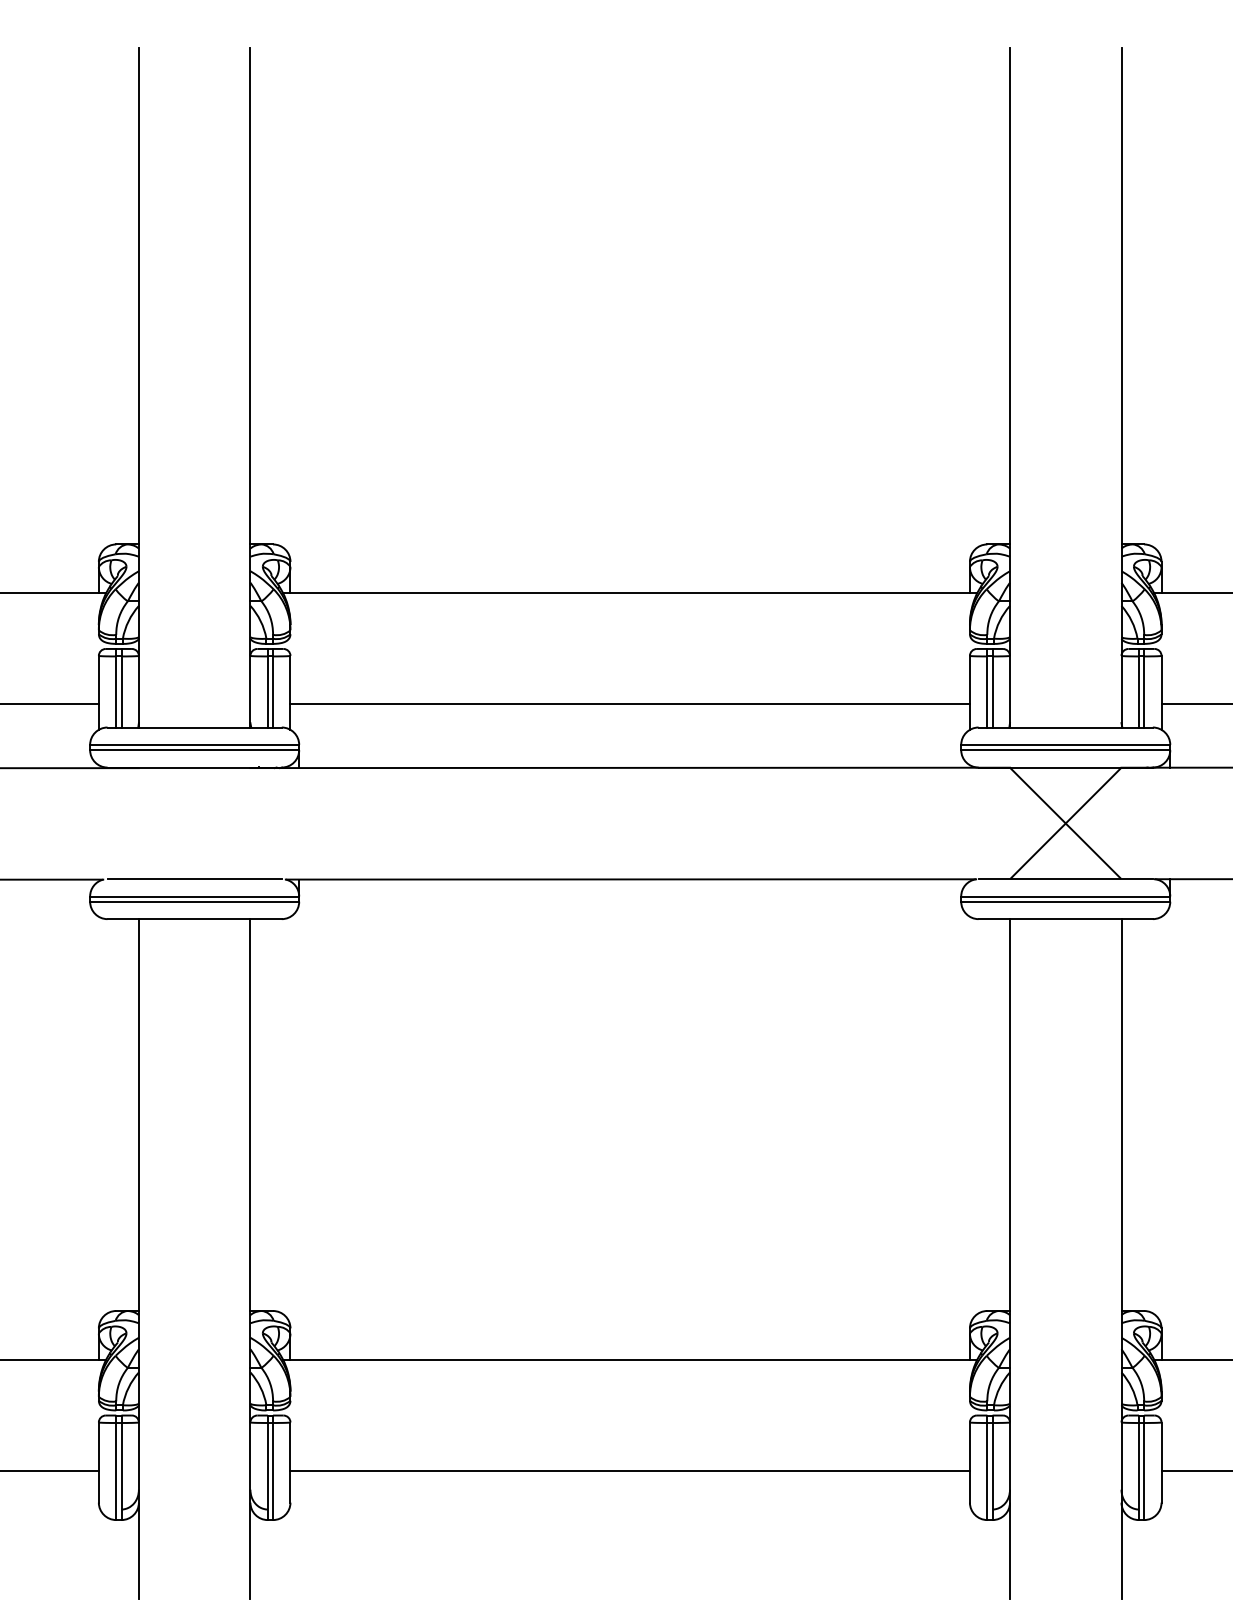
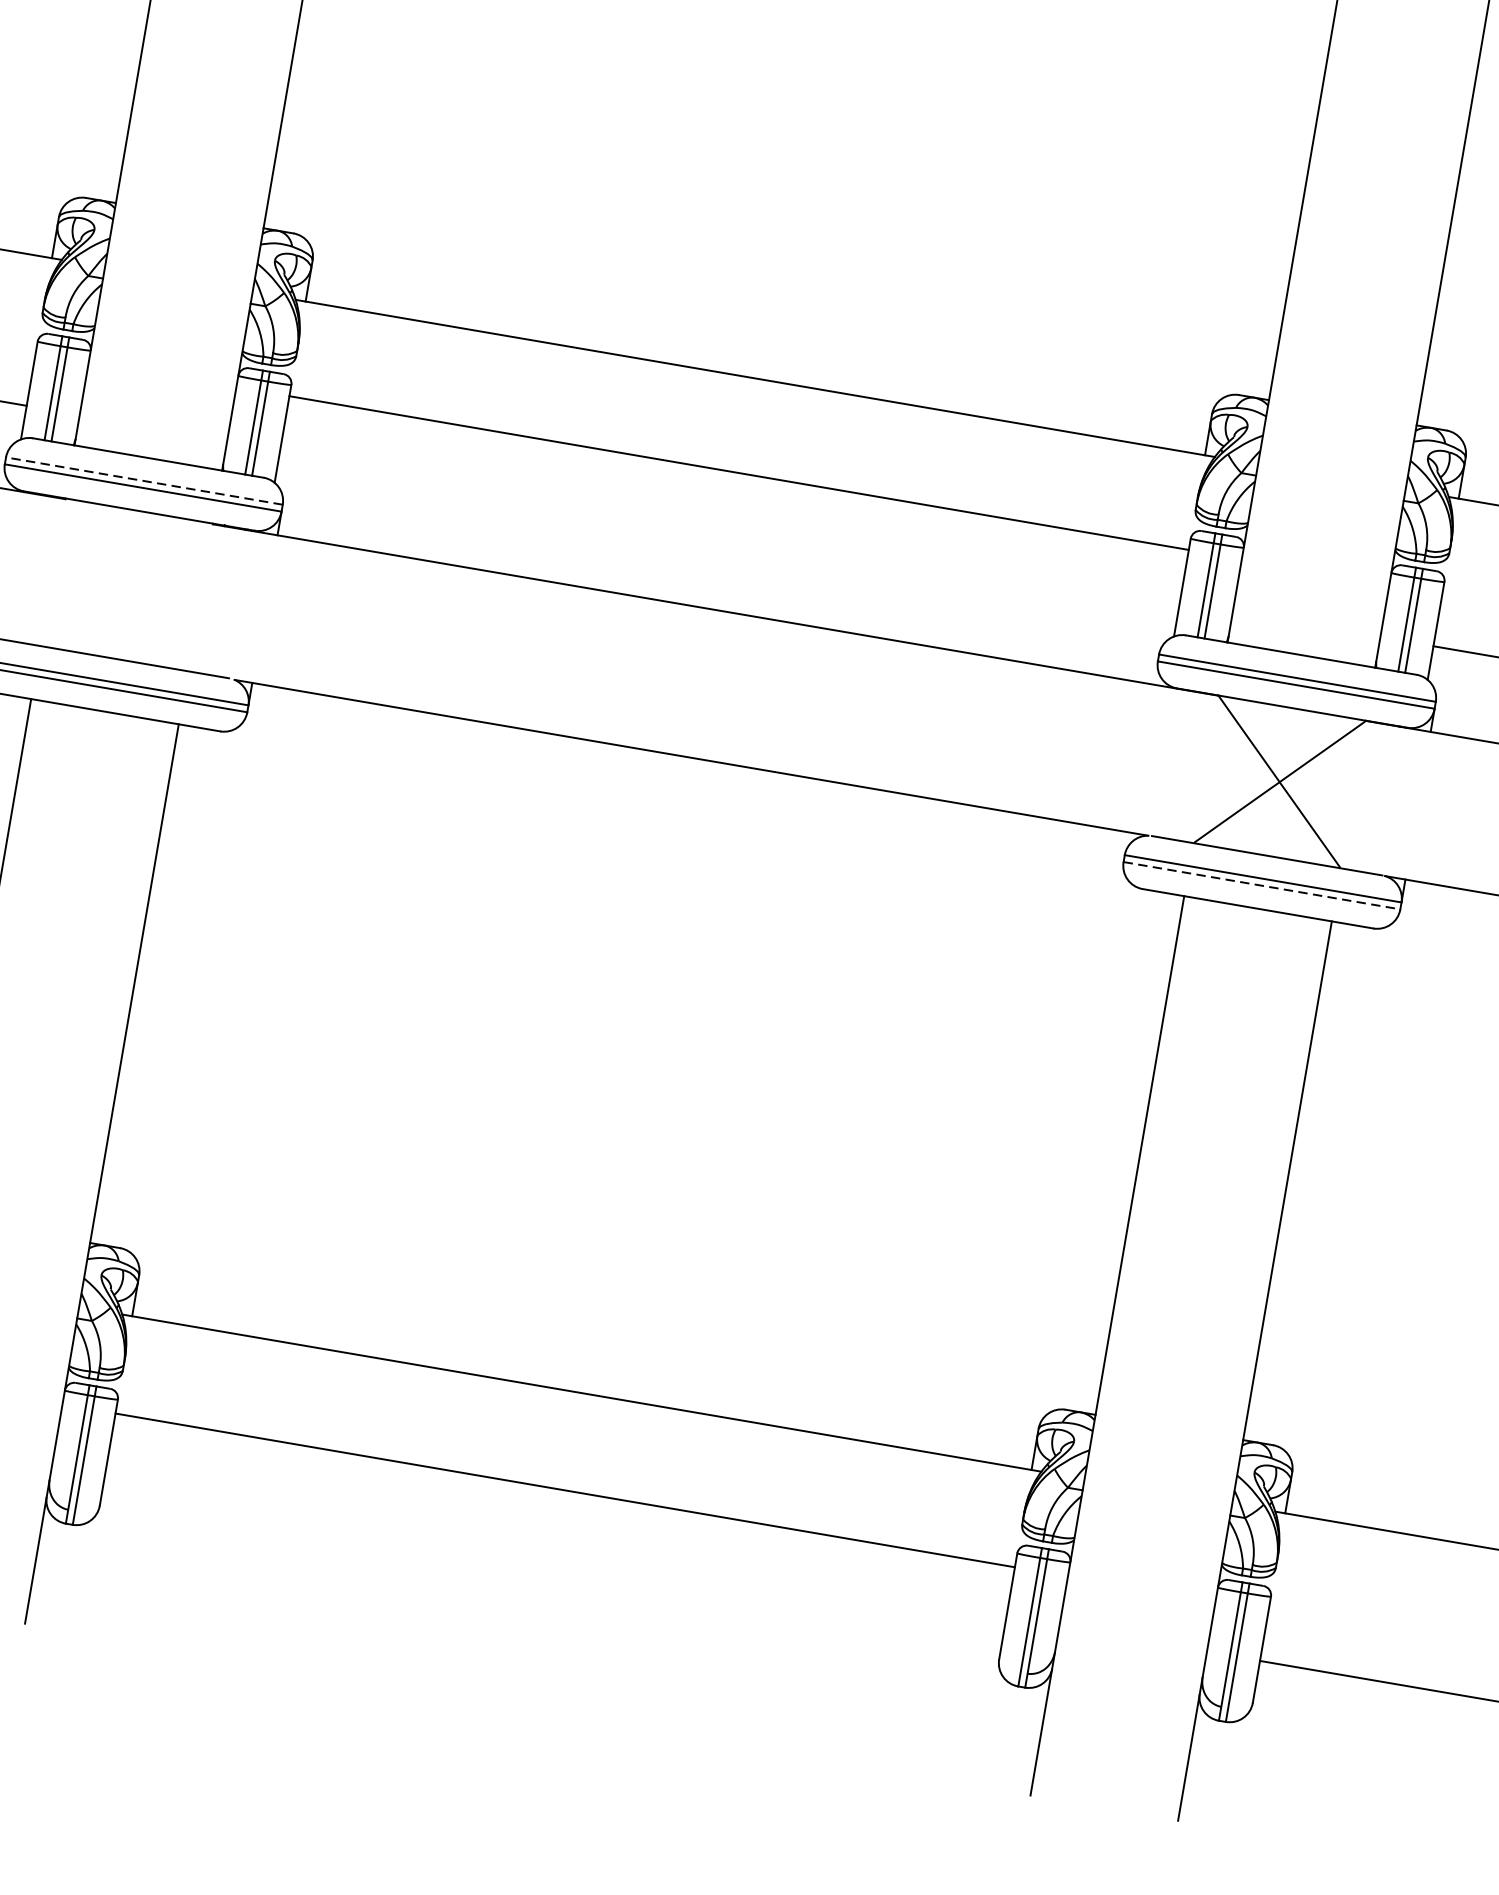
line: (629, 704) -> (738, 472), moved
line: (194, 744) -> (144, 480), solid -> dashed
line: (1065, 901) -> (1261, 885), solid -> dashed
line: (629, 1471) -> (564, 1490), moved

